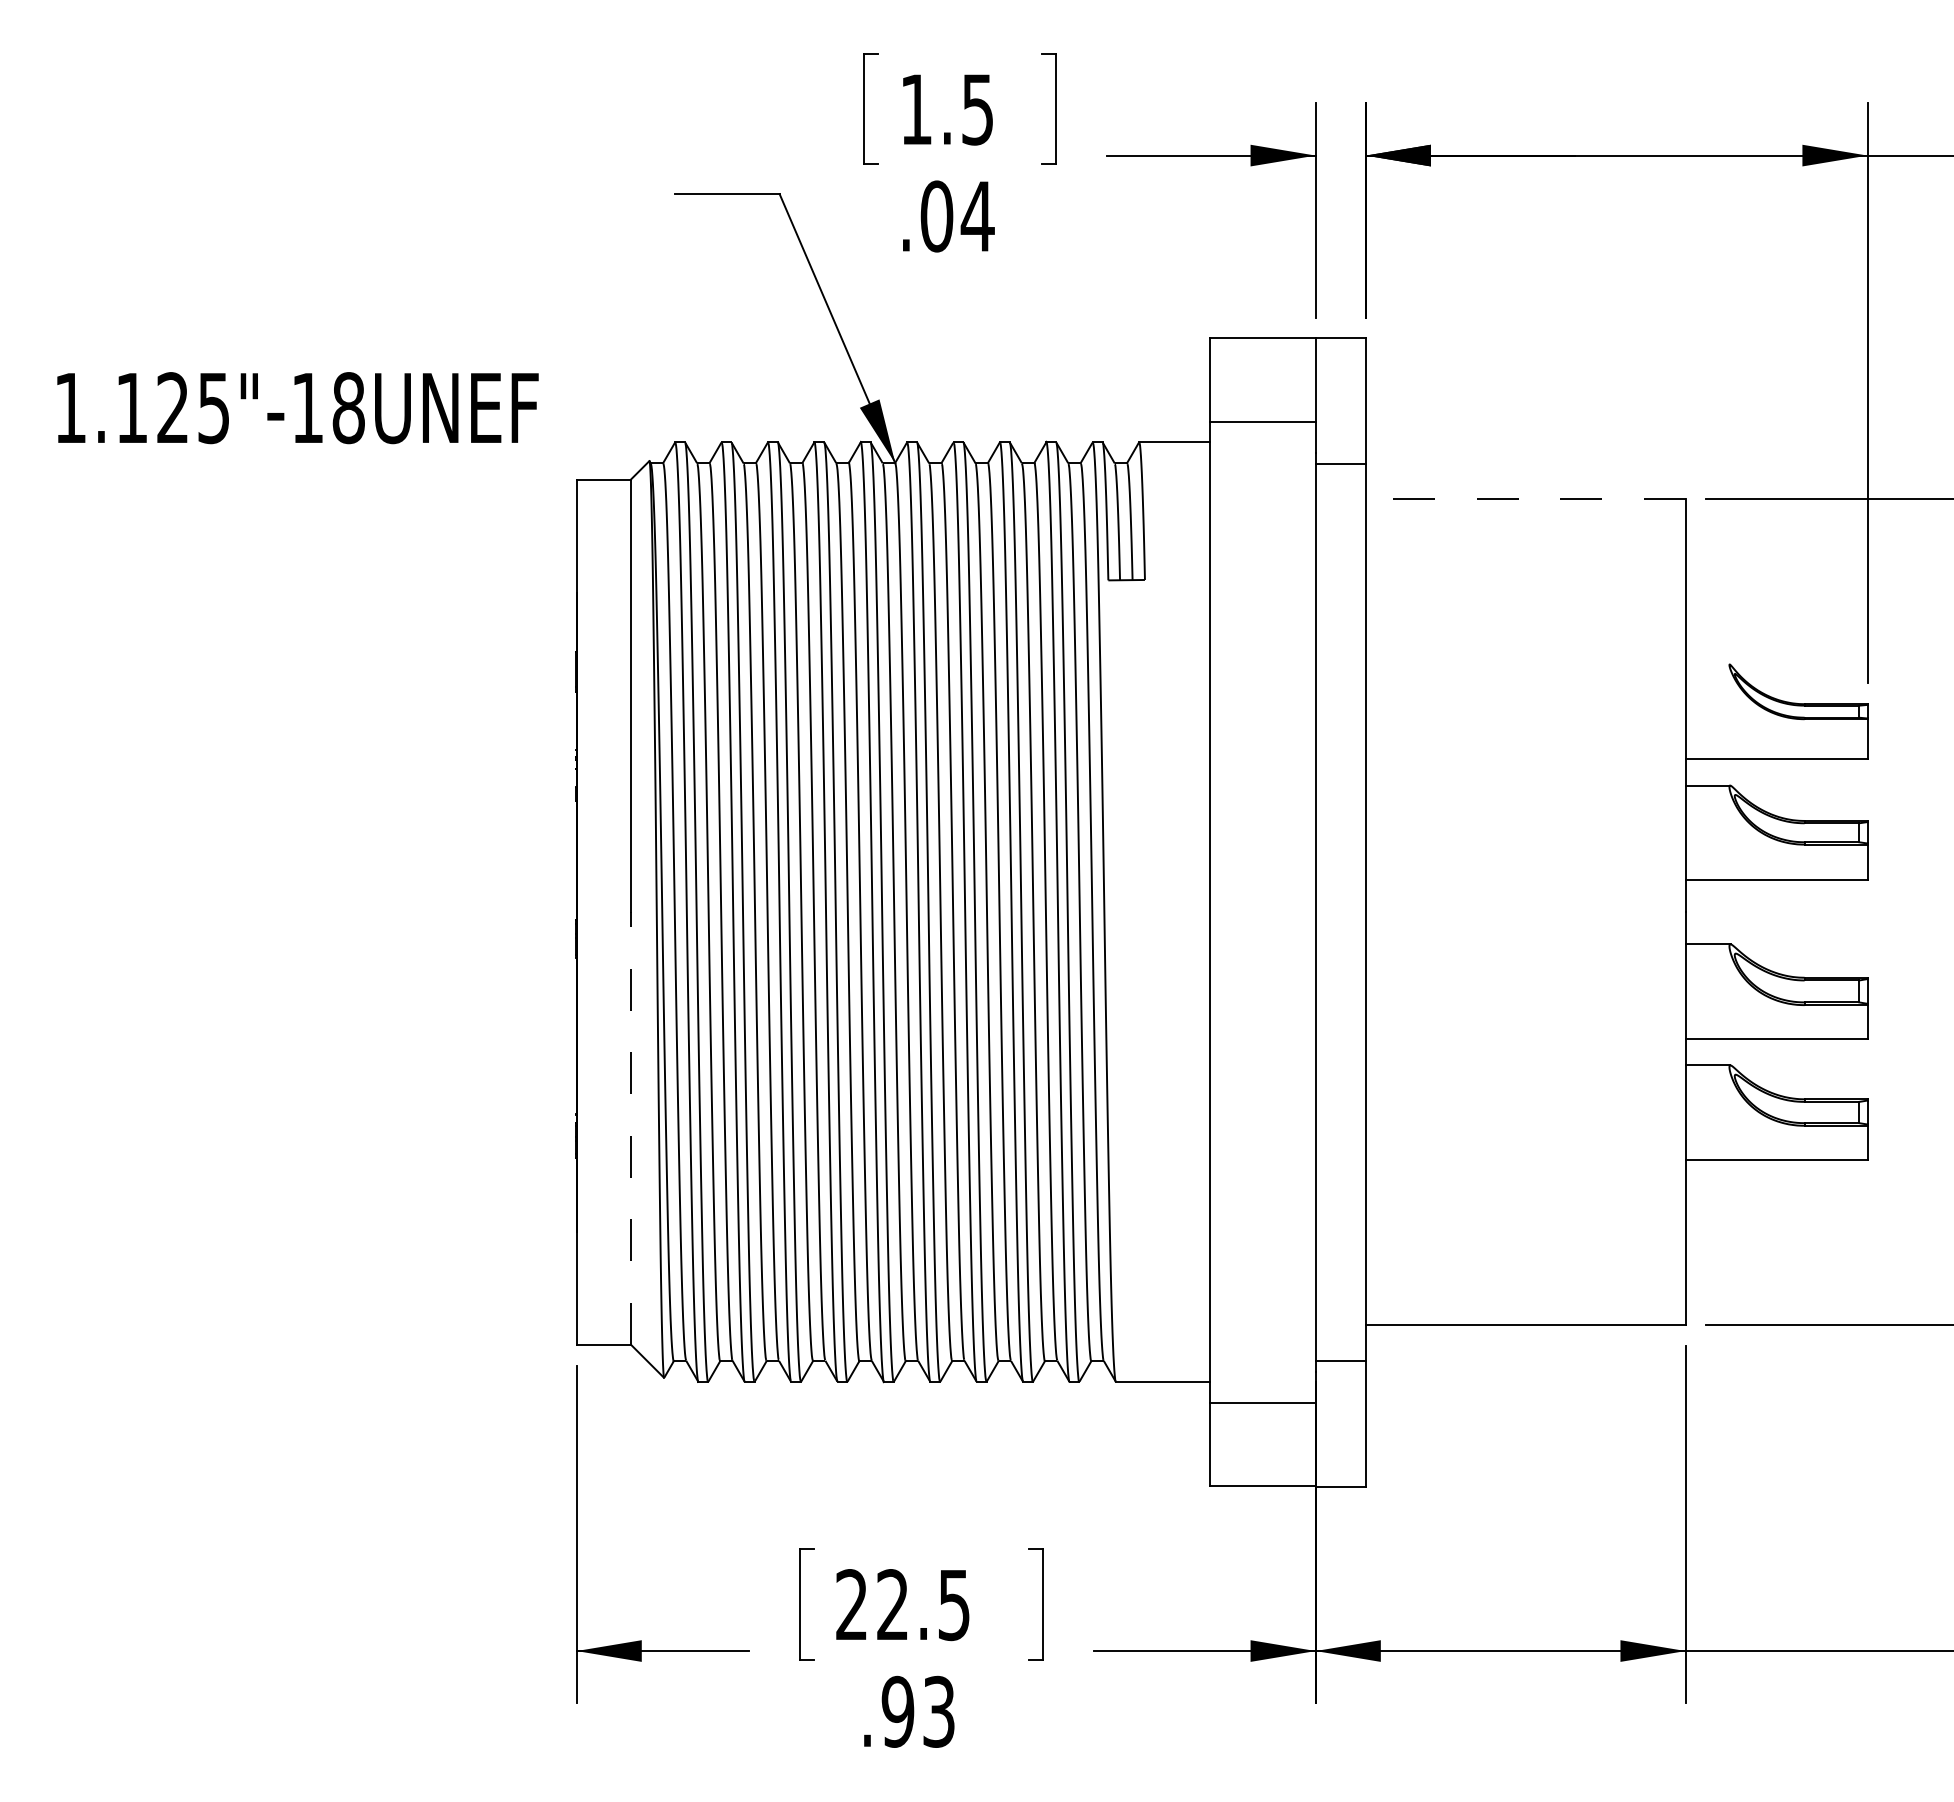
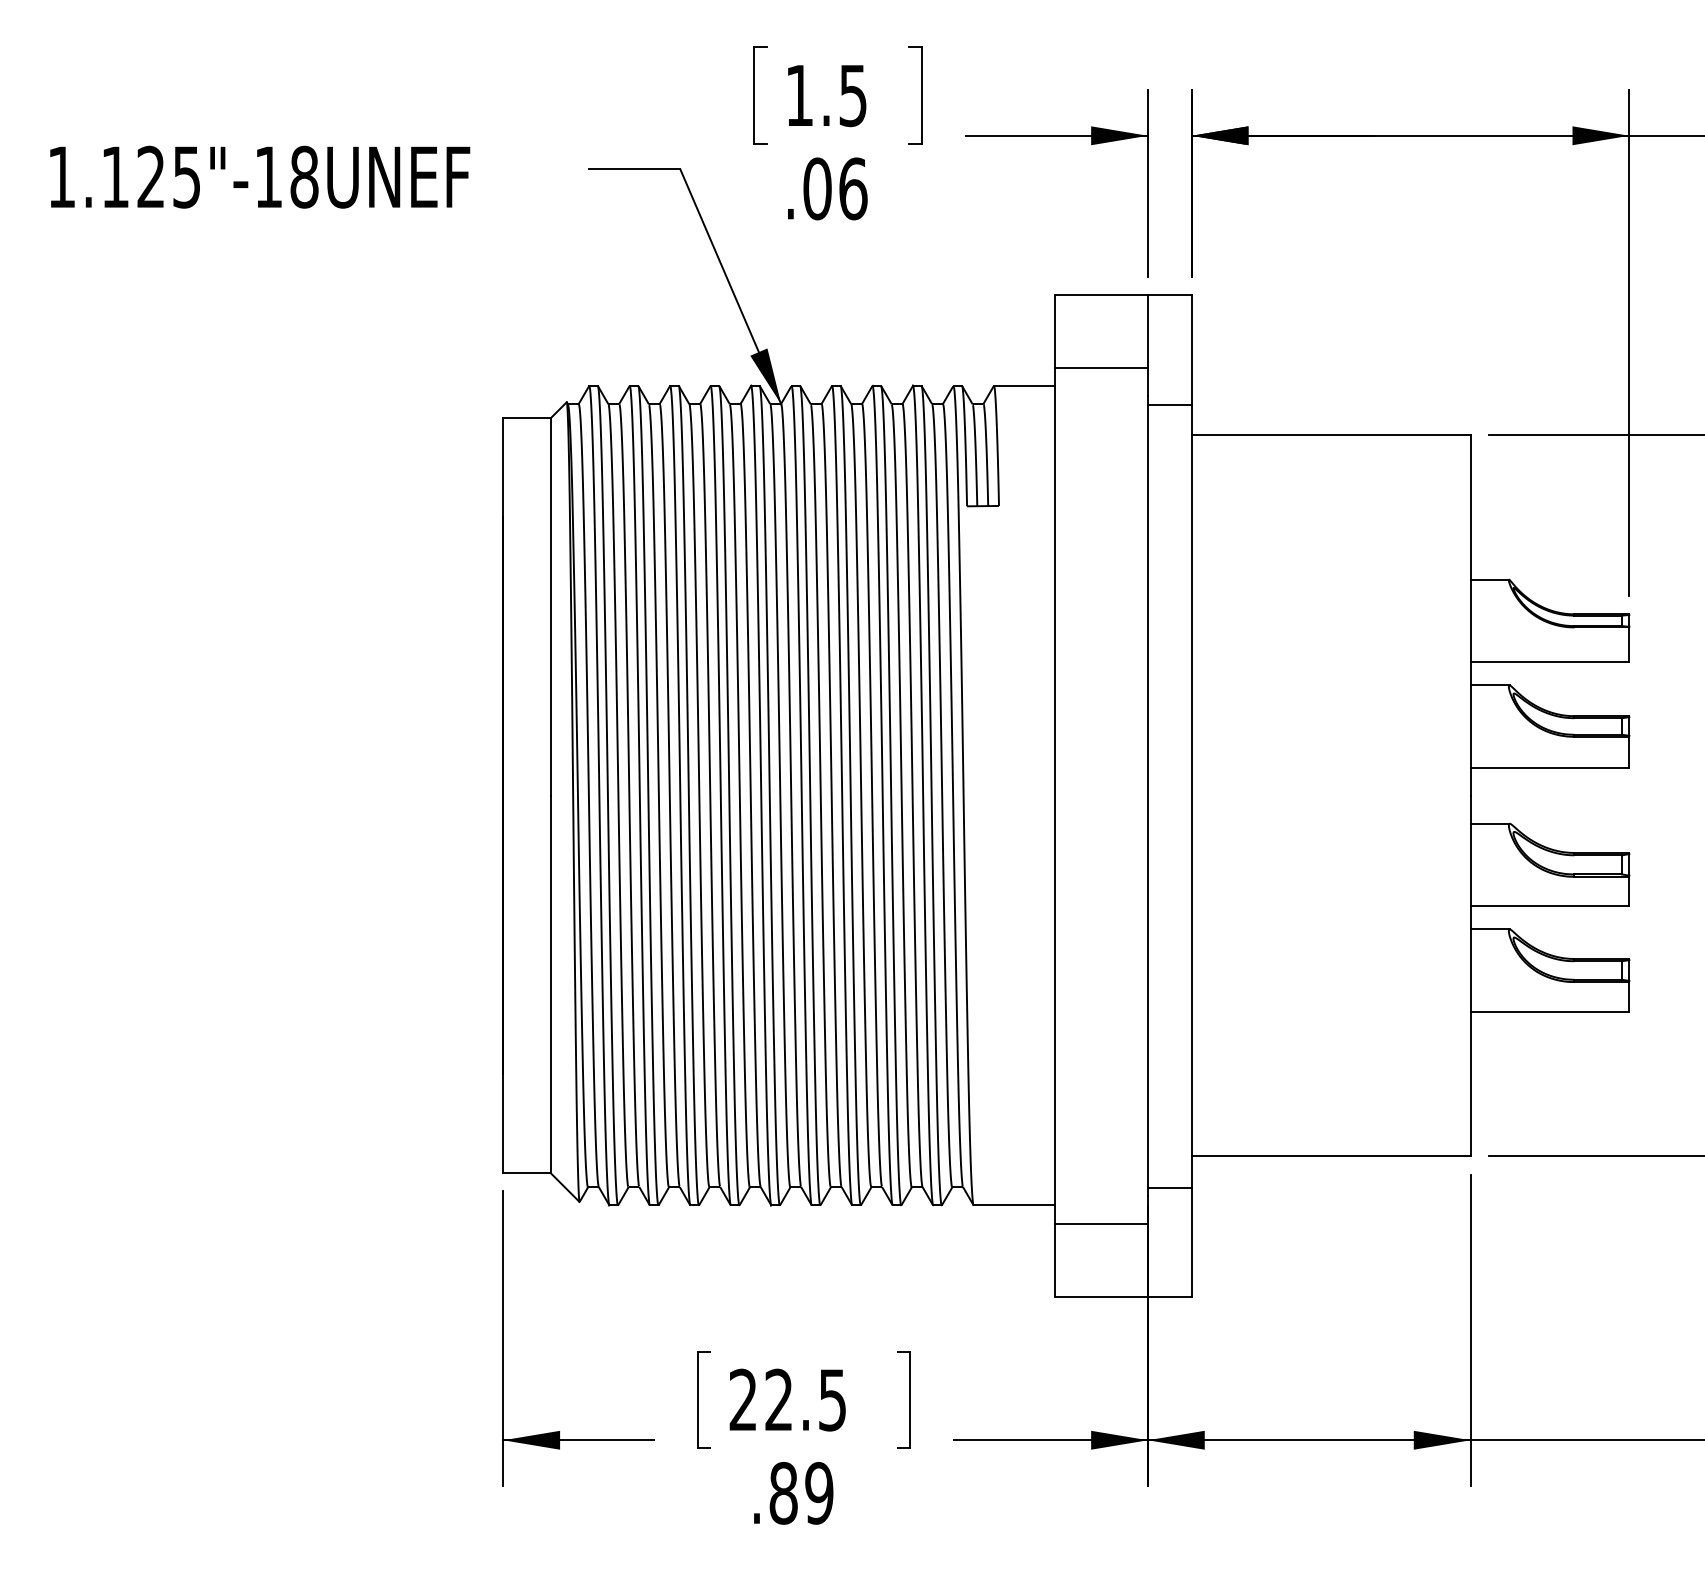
text: (977, 216) -> (852, 188), .04 -> .06
text: (297, 408) -> (259, 177), moved
line: (1525, 498) -> (1330, 434), dashed -> solid
line: (1707, 664) -> (1489, 579), added
line: (630, 1127) -> (550, 983), dashed -> solid
text: (918, 1711) -> (801, 1492), .93 -> .89

